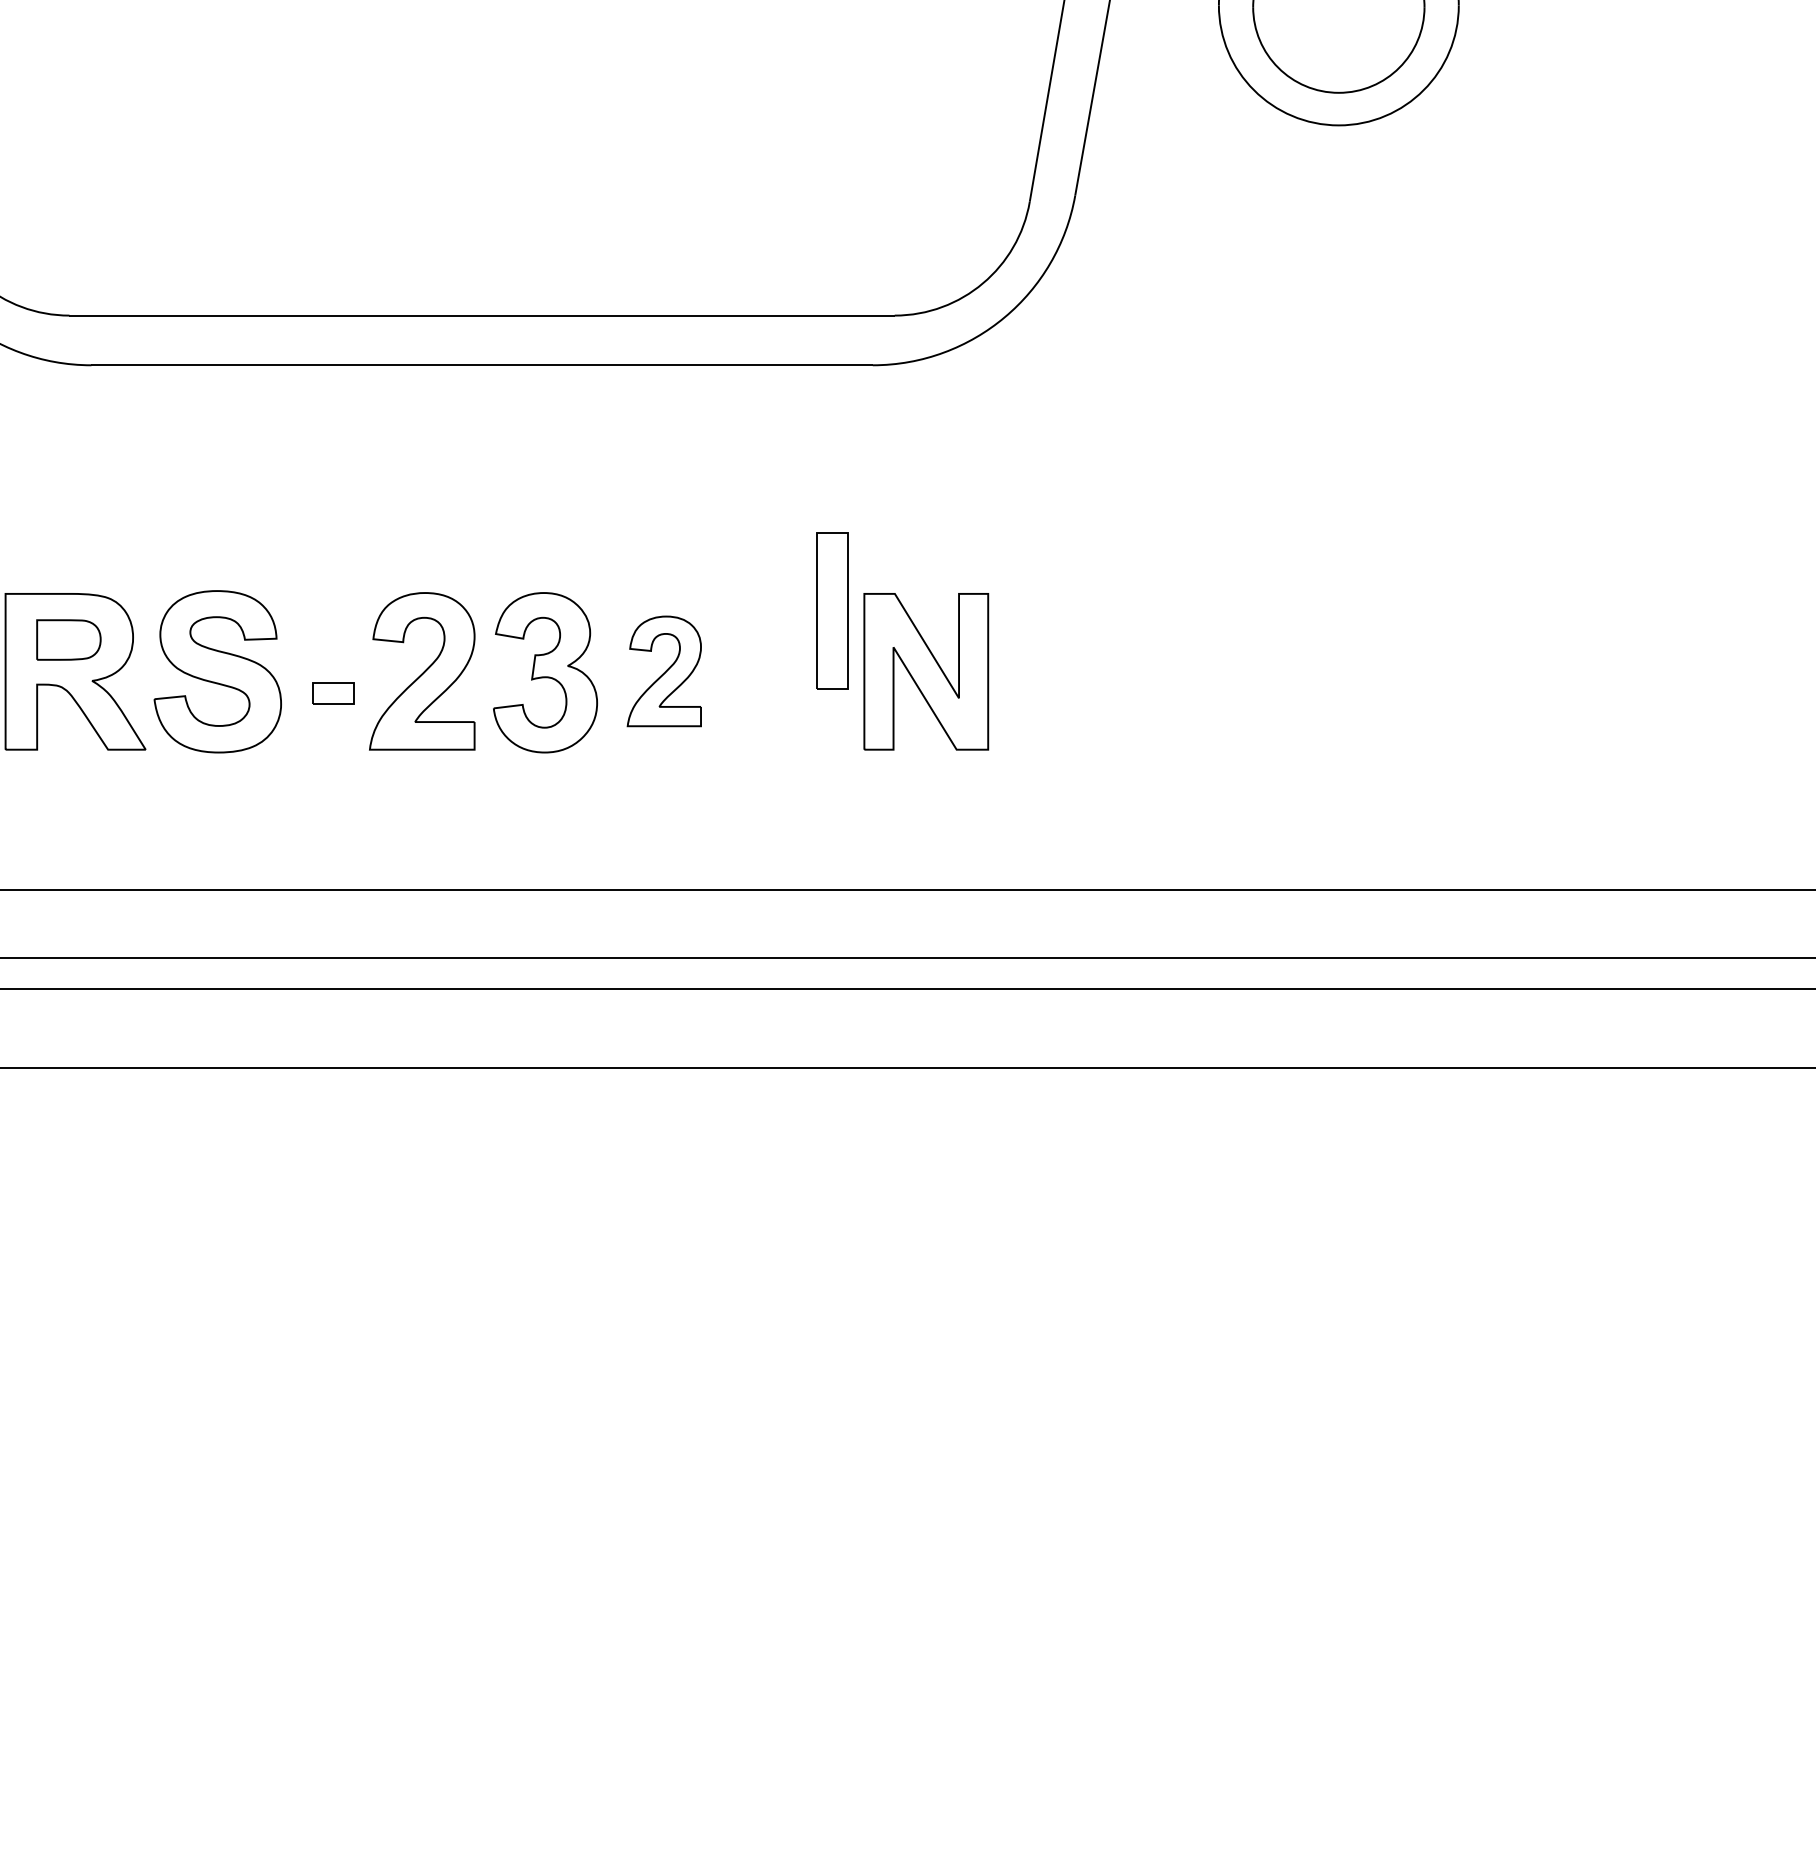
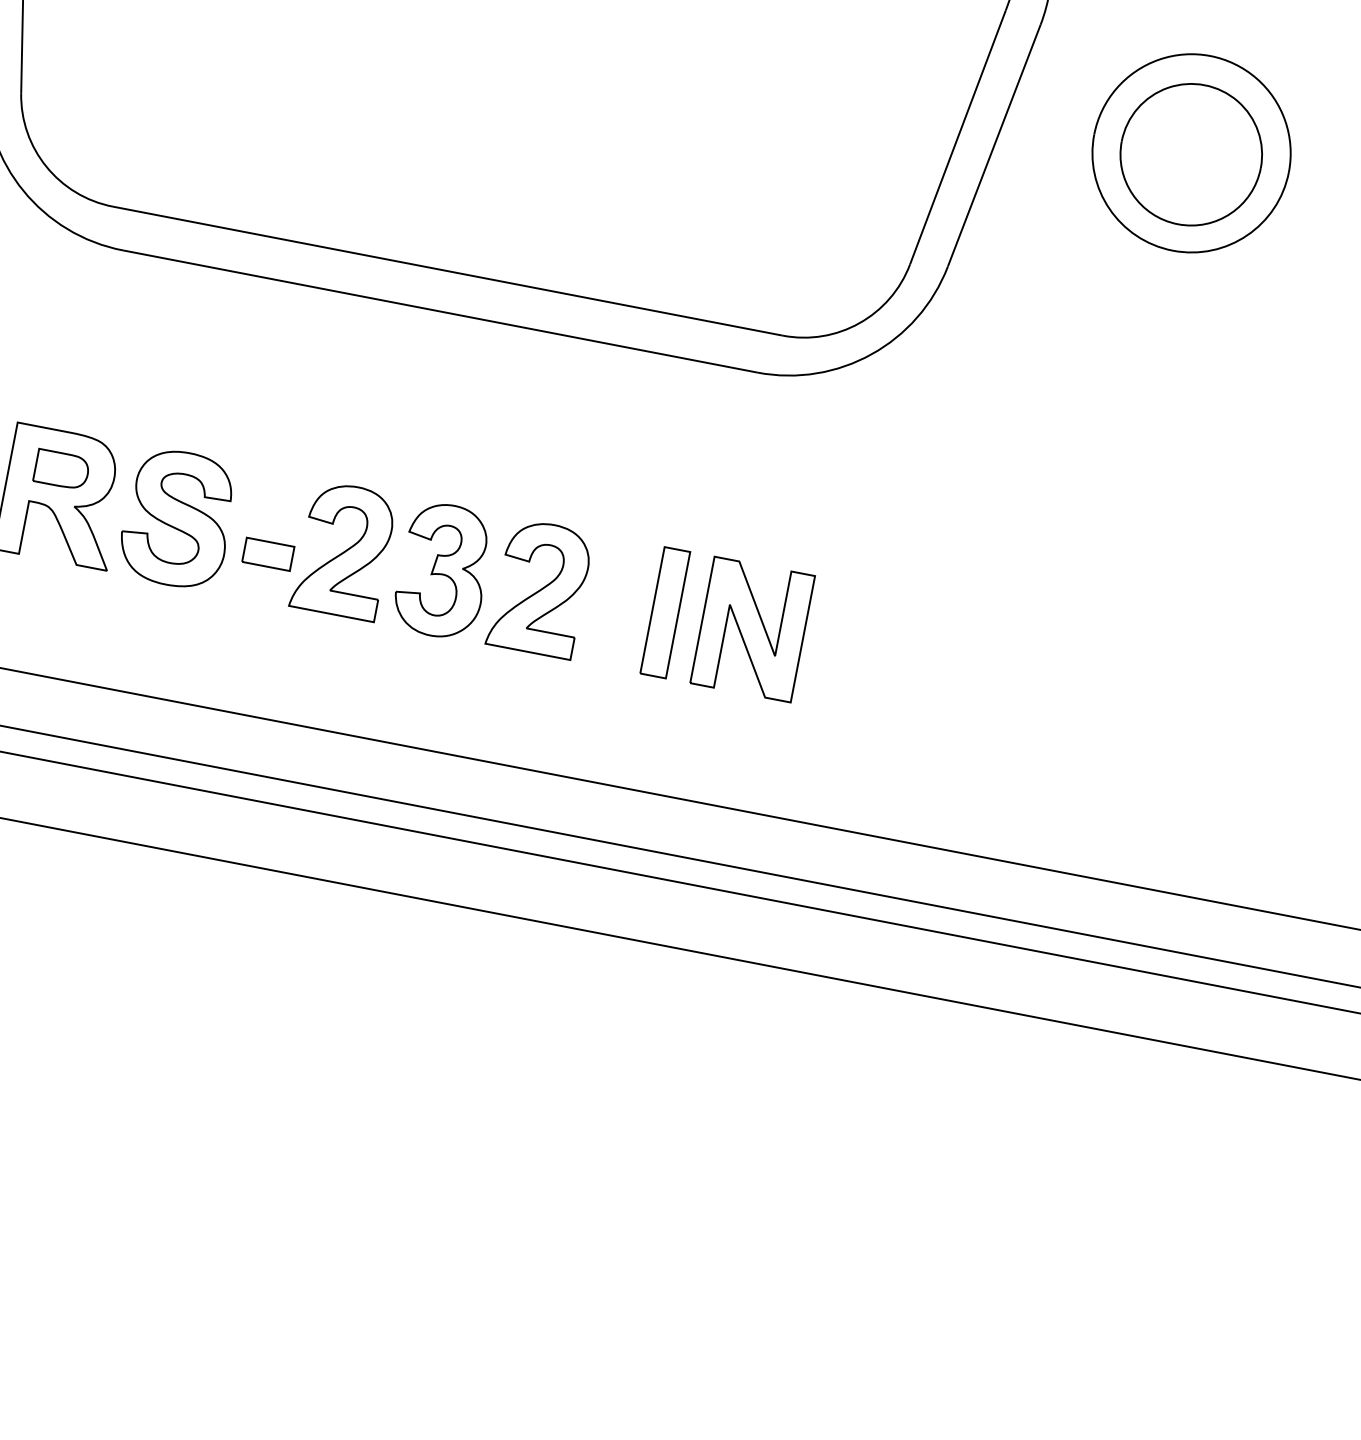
part: (832, 610) -> (665, 612), moved
part: (664, 671) -> (540, 588), size x1.43
part: (333, 692) -> (268, 553), size x1.43

